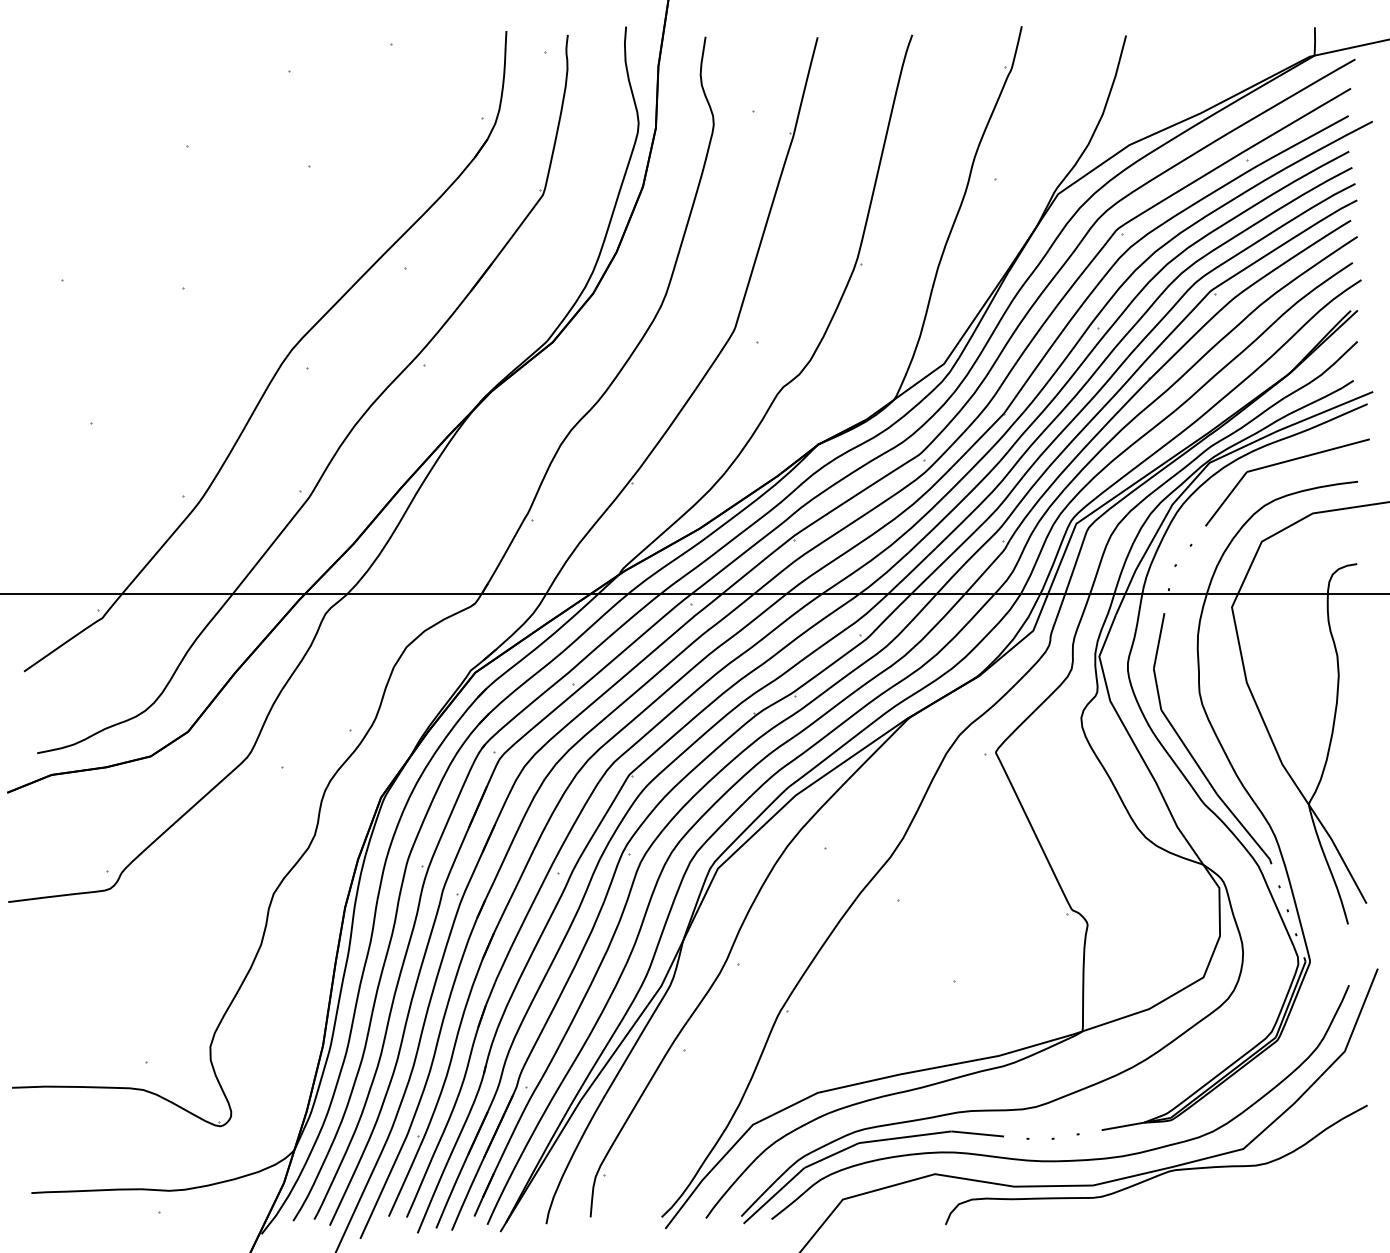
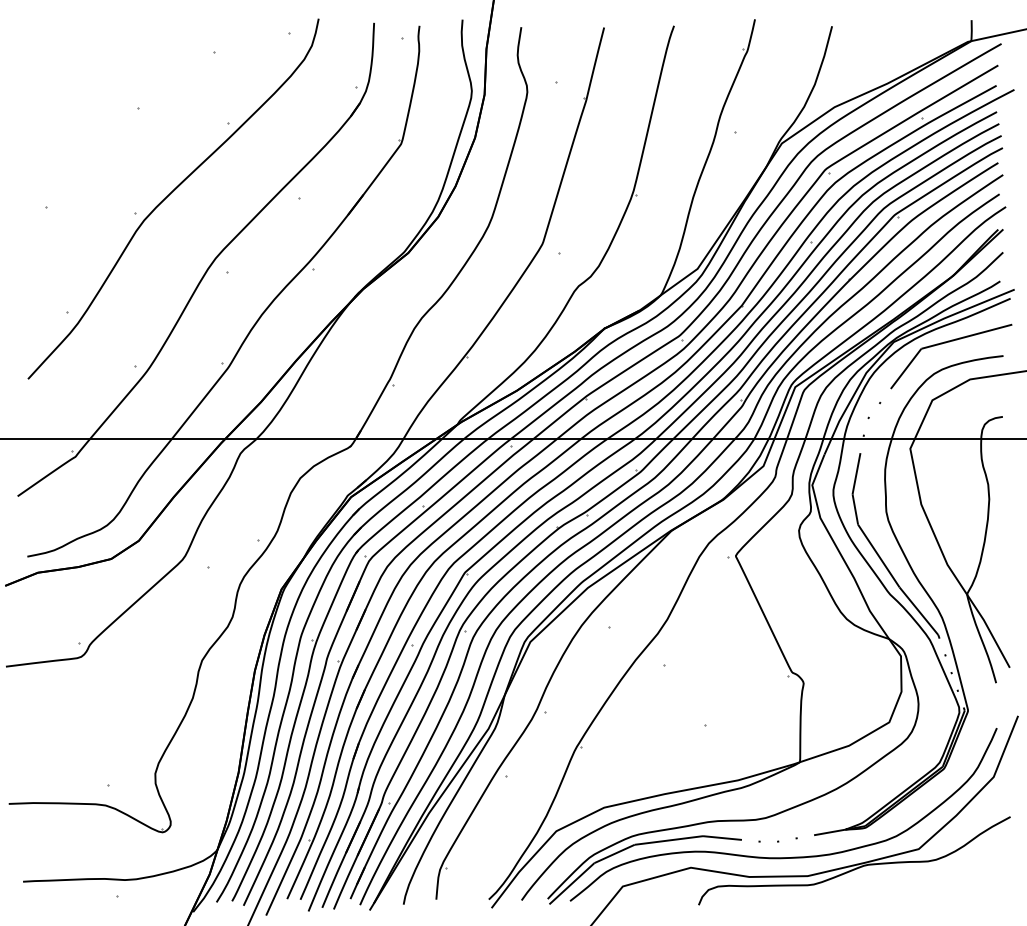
curve: (230, 263) -> (170, 194), added

